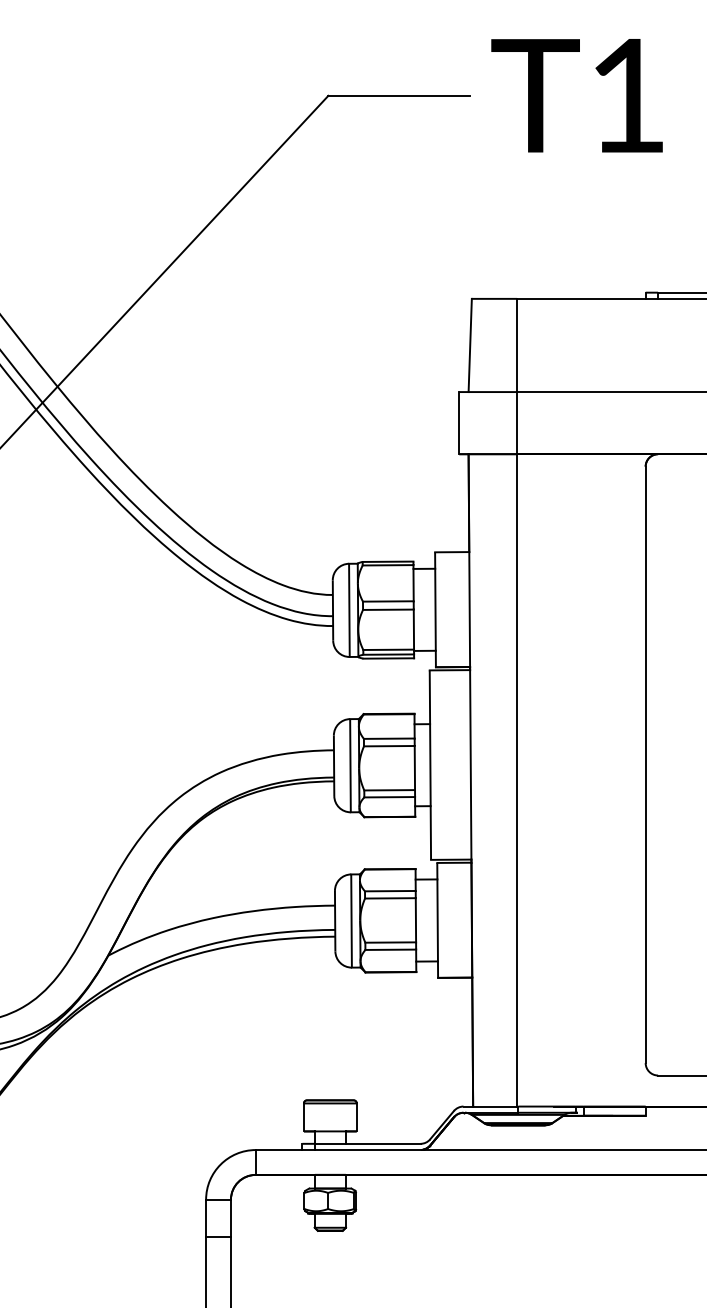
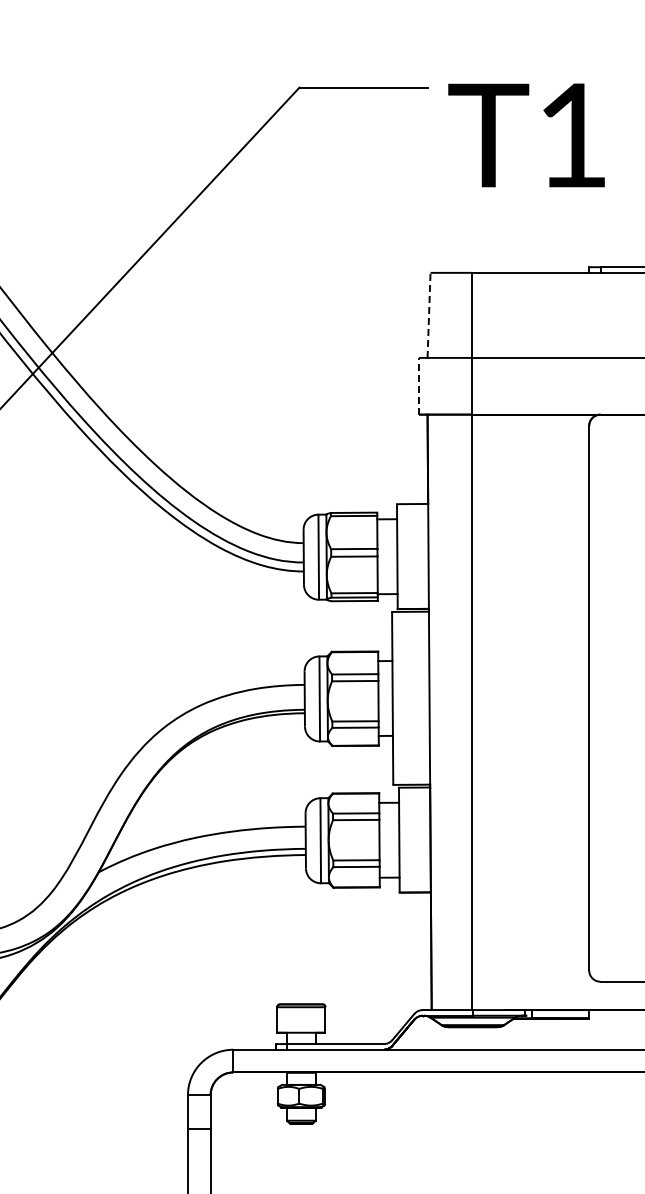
text: (577, 95) -> (526, 135), moved
line: (470, 345) -> (429, 315), solid -> dashed
line: (459, 422) -> (419, 385), solid -> dashed

